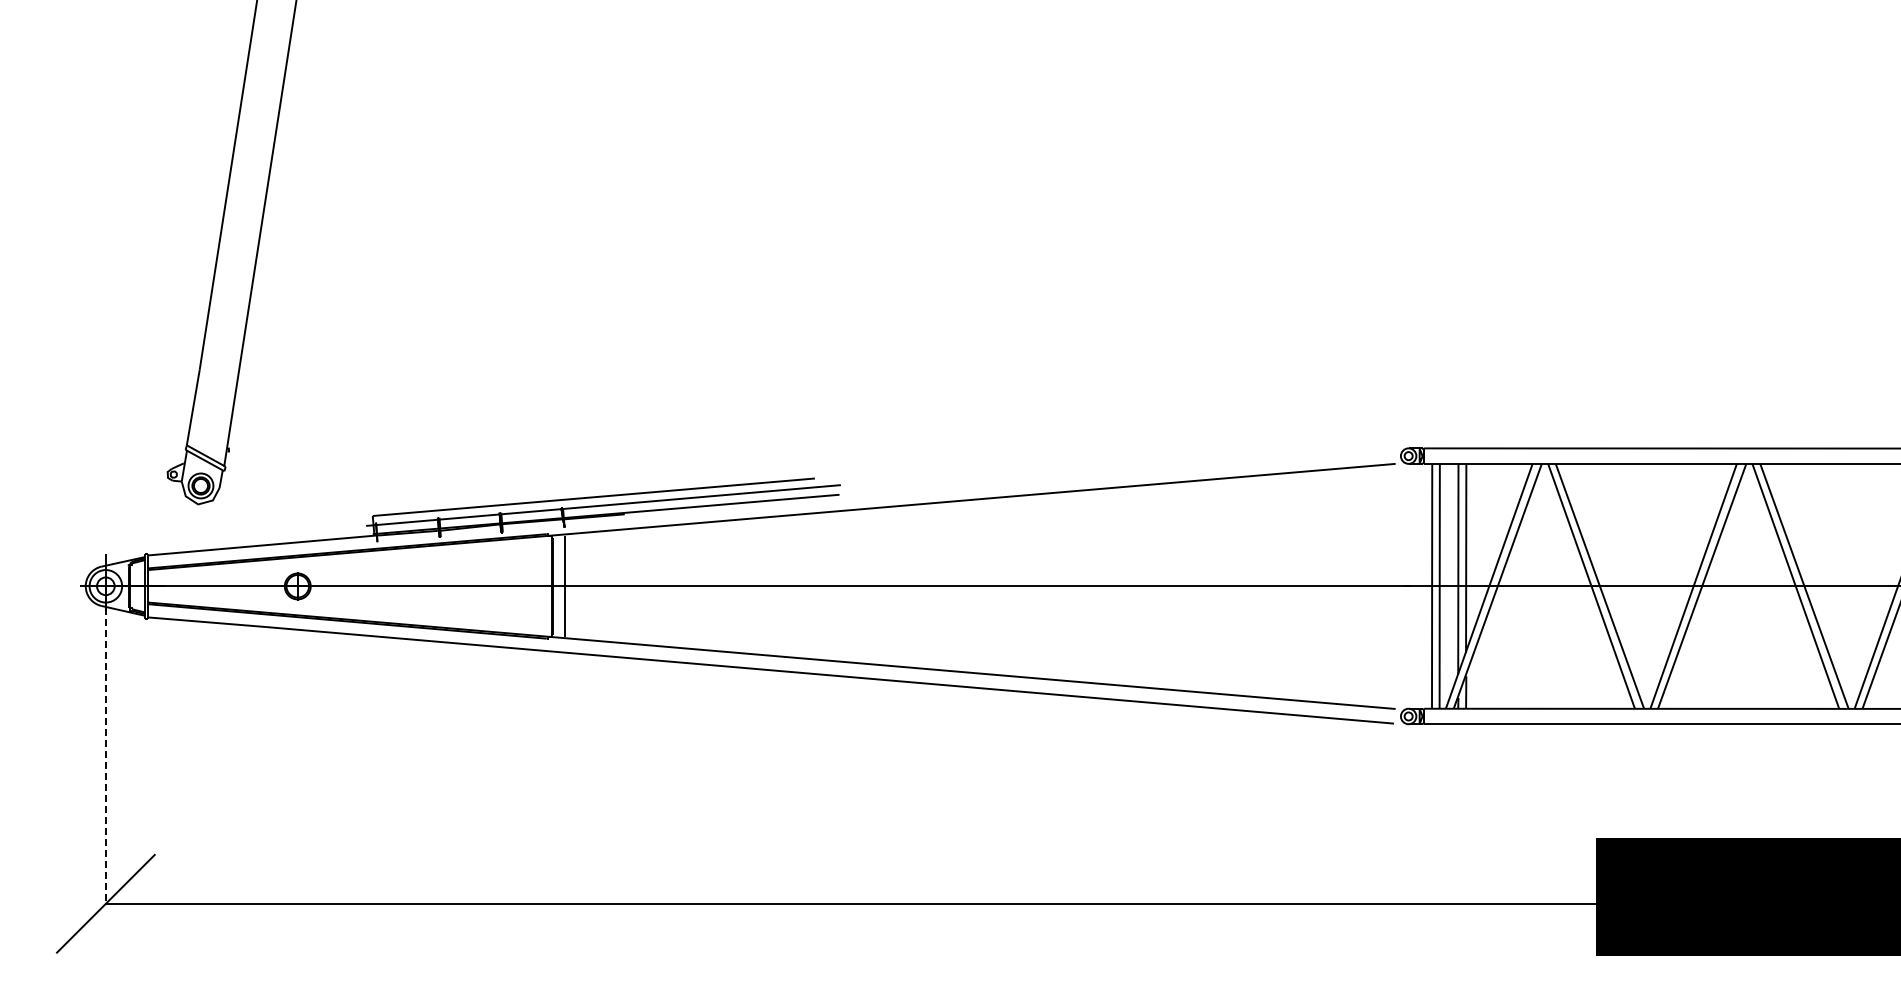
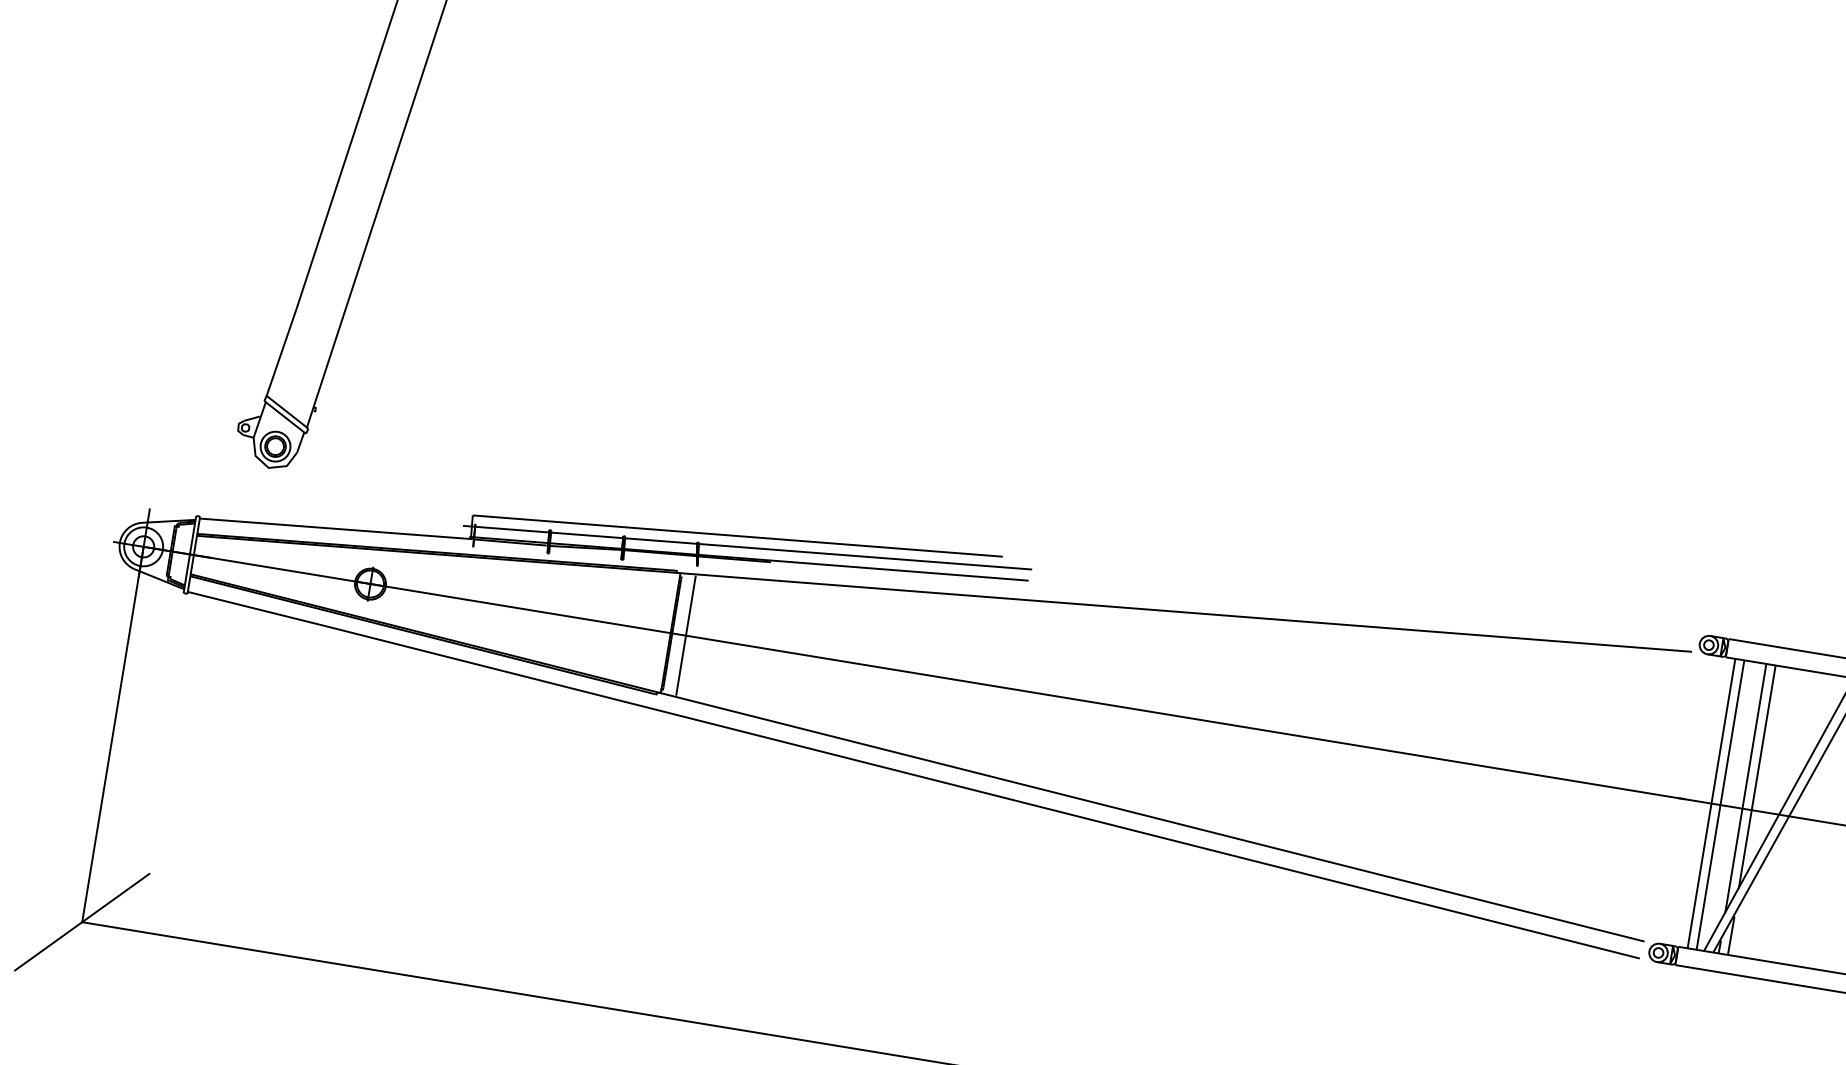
line: (105, 745) -> (112, 734), dashed -> solid

